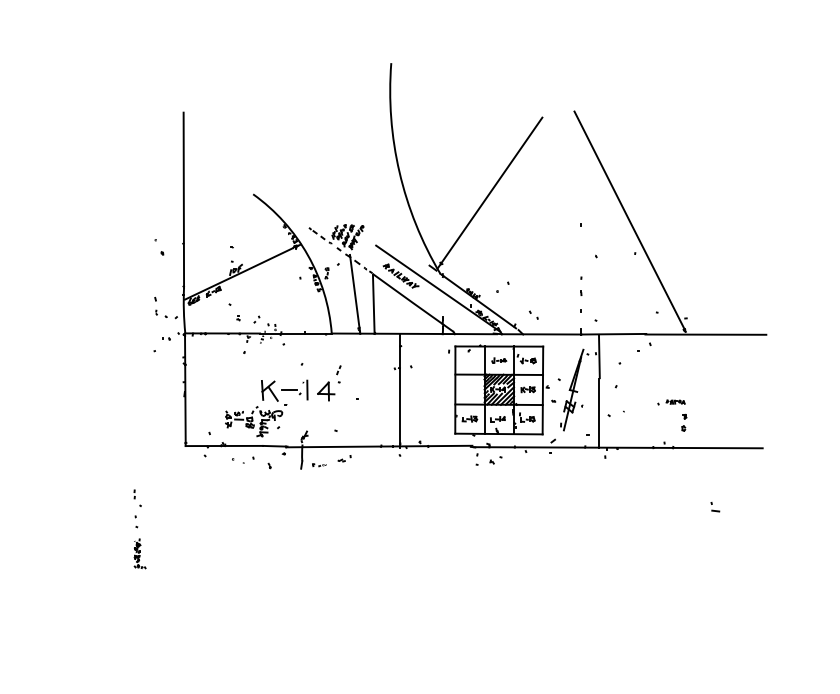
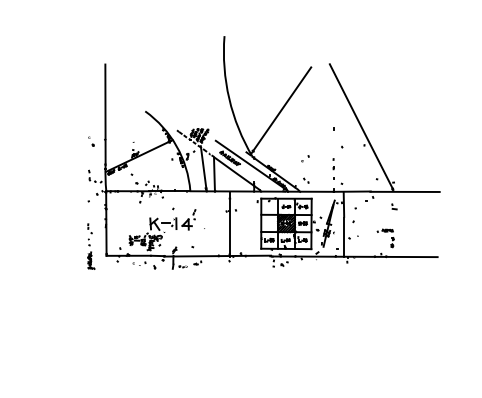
part: (502, 286) -> (305, 158), moved
part: (715, 506) -> (394, 206), moved
part: (140, 529) -> (91, 246), moved

